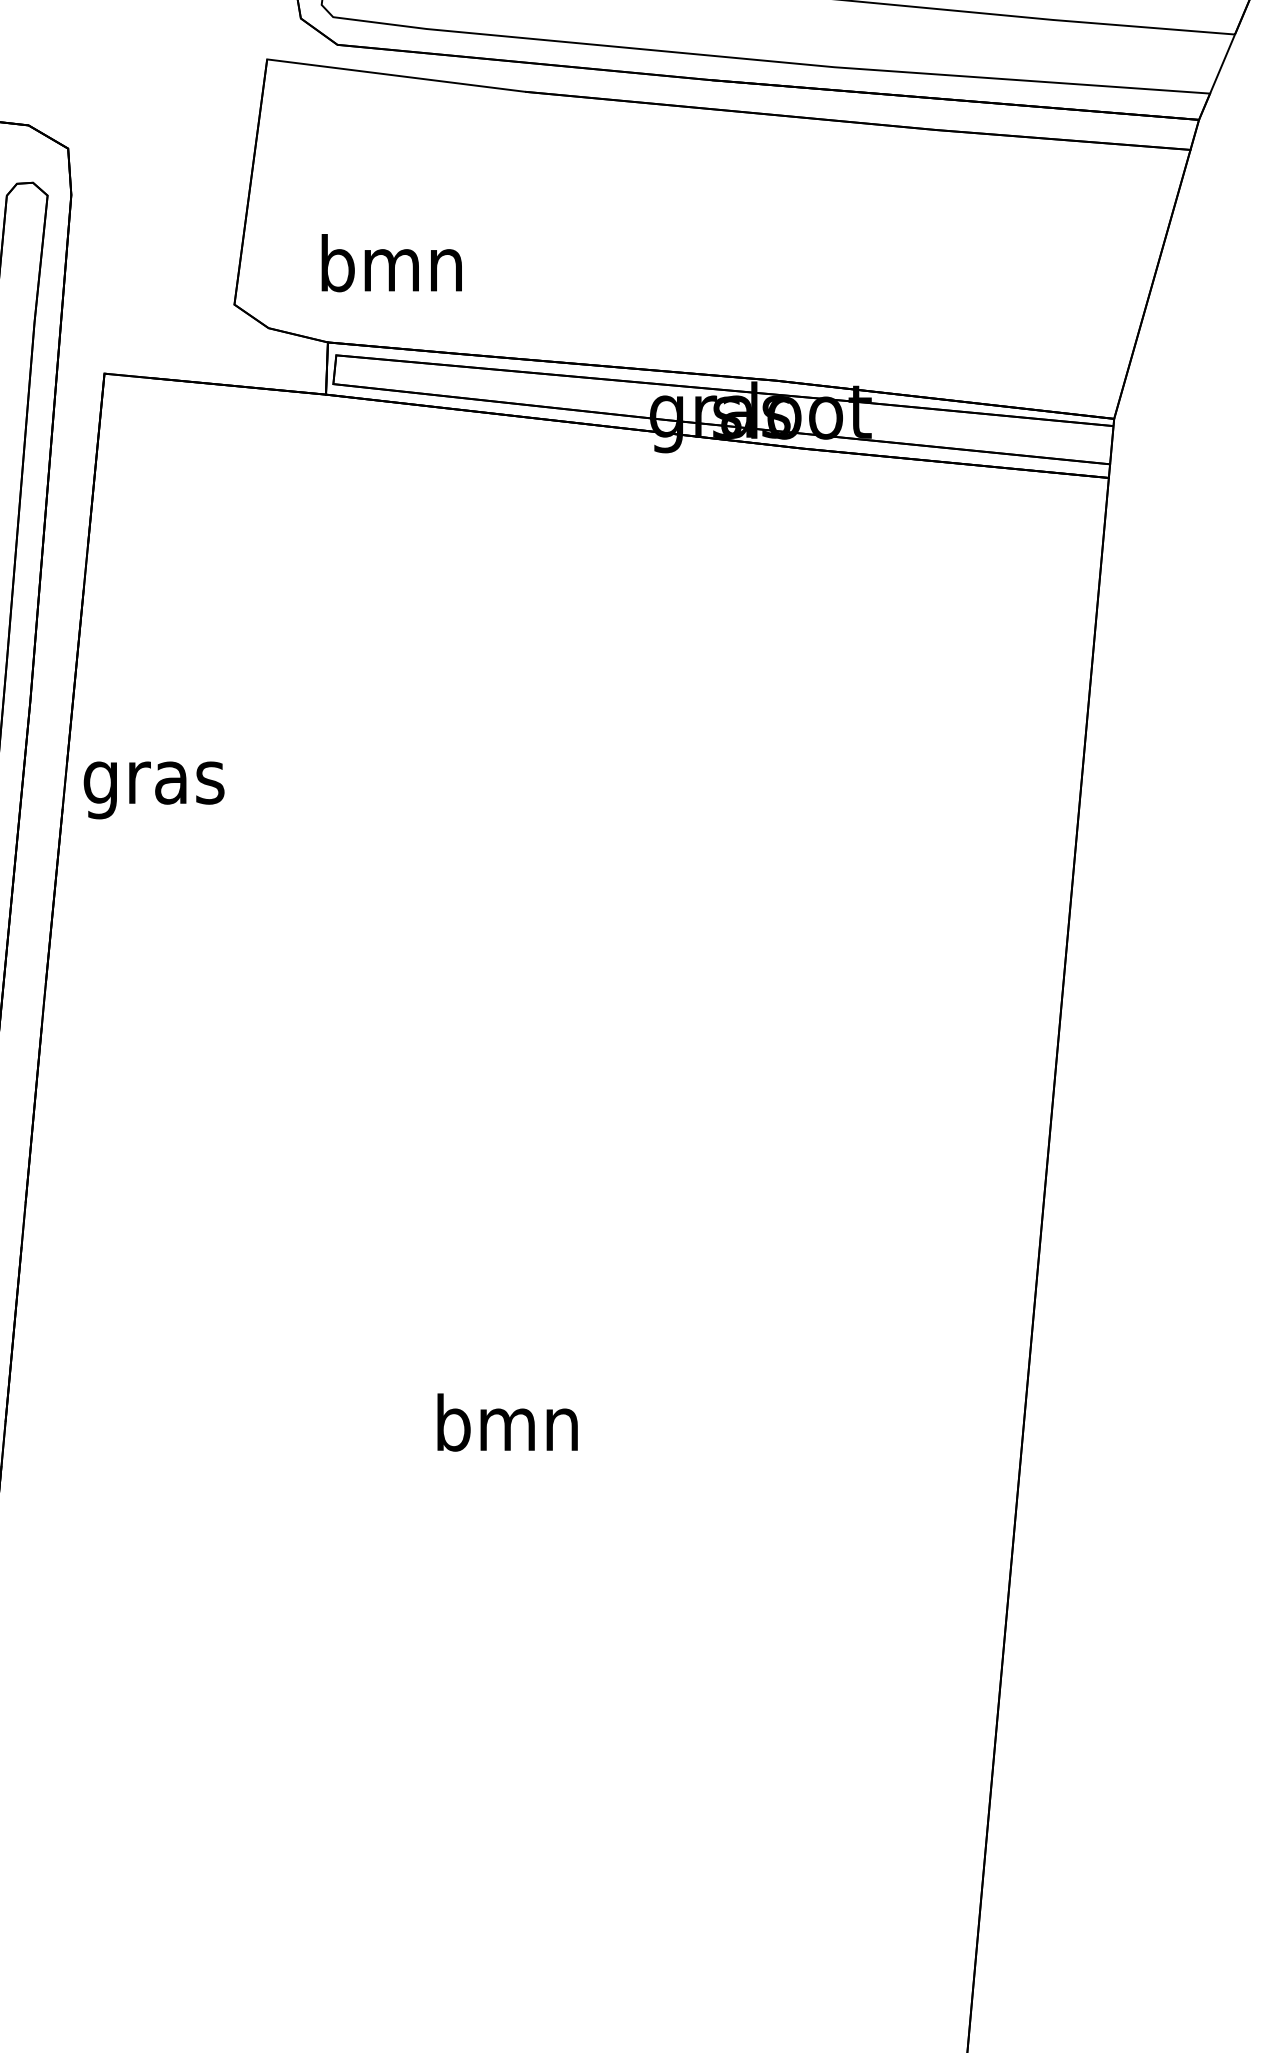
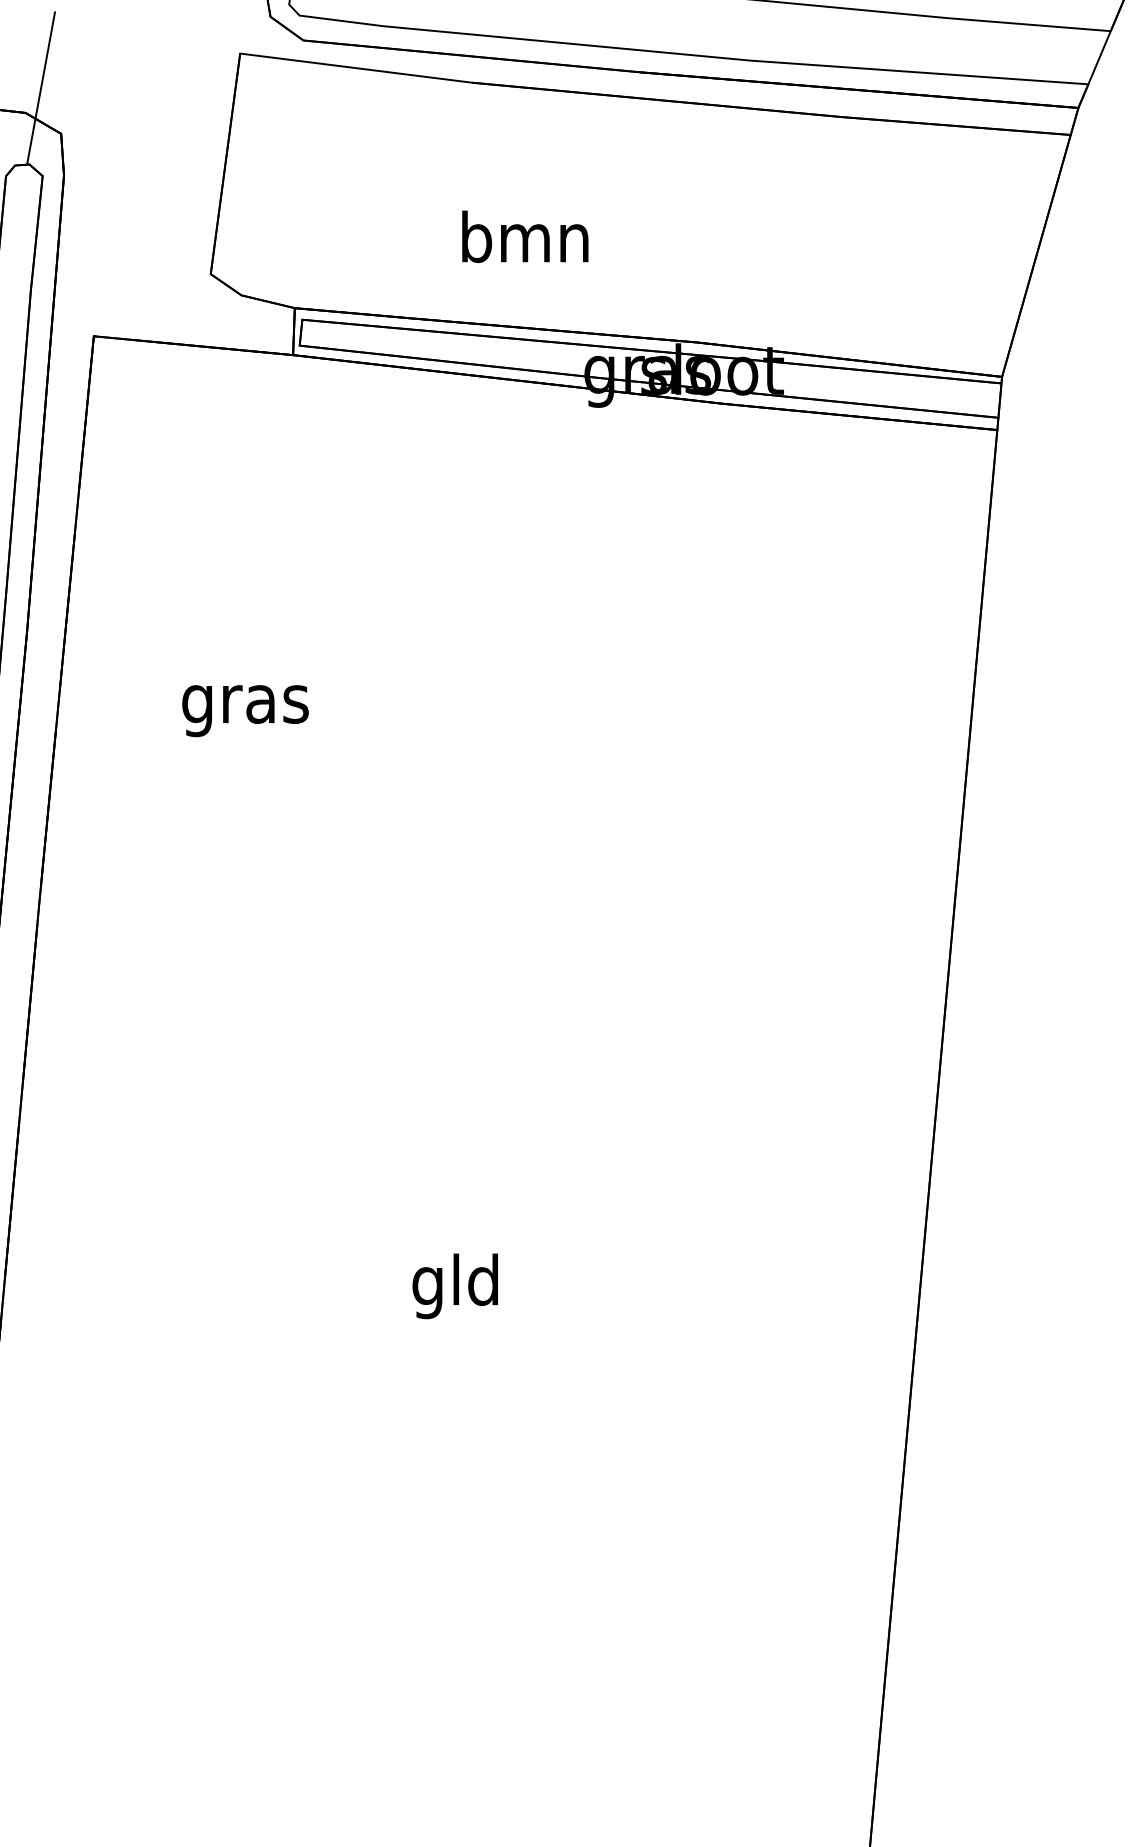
line: (46, 98) -> (41, 88), added
text: (392, 262) -> (525, 236), moved
text: (154, 790) -> (245, 711), moved
text: (507, 1430) -> (456, 1286), bmn -> gld

